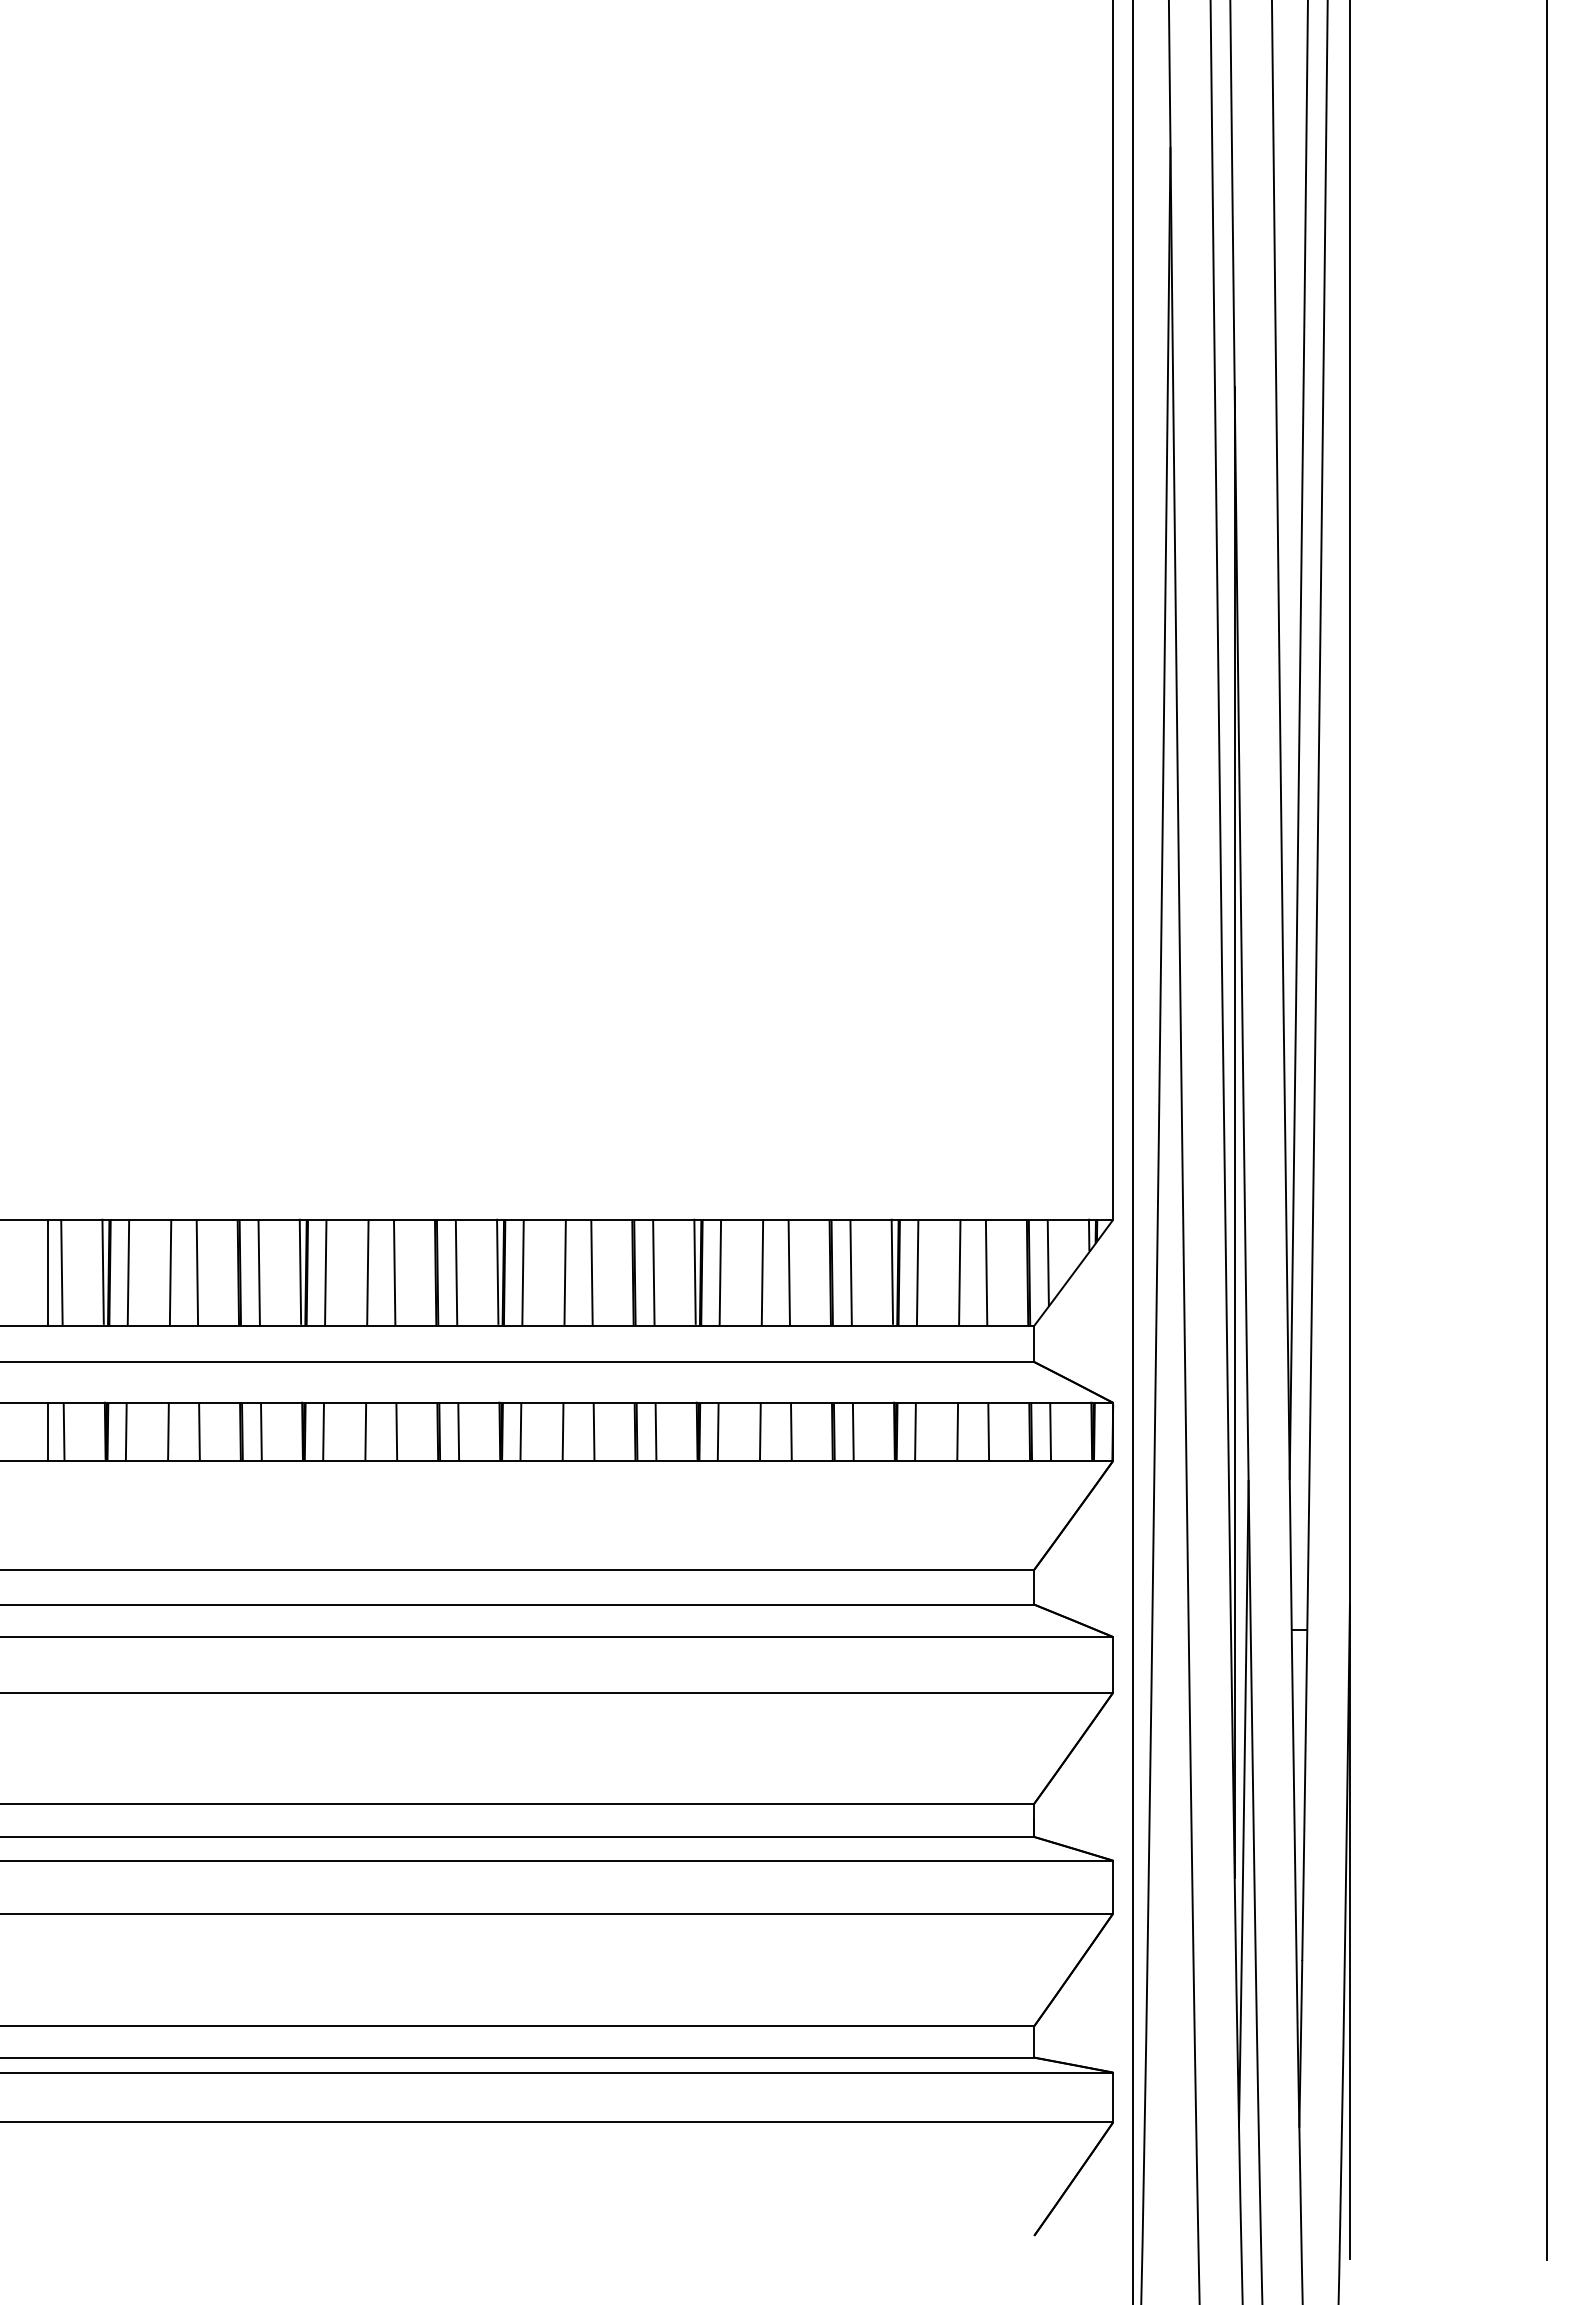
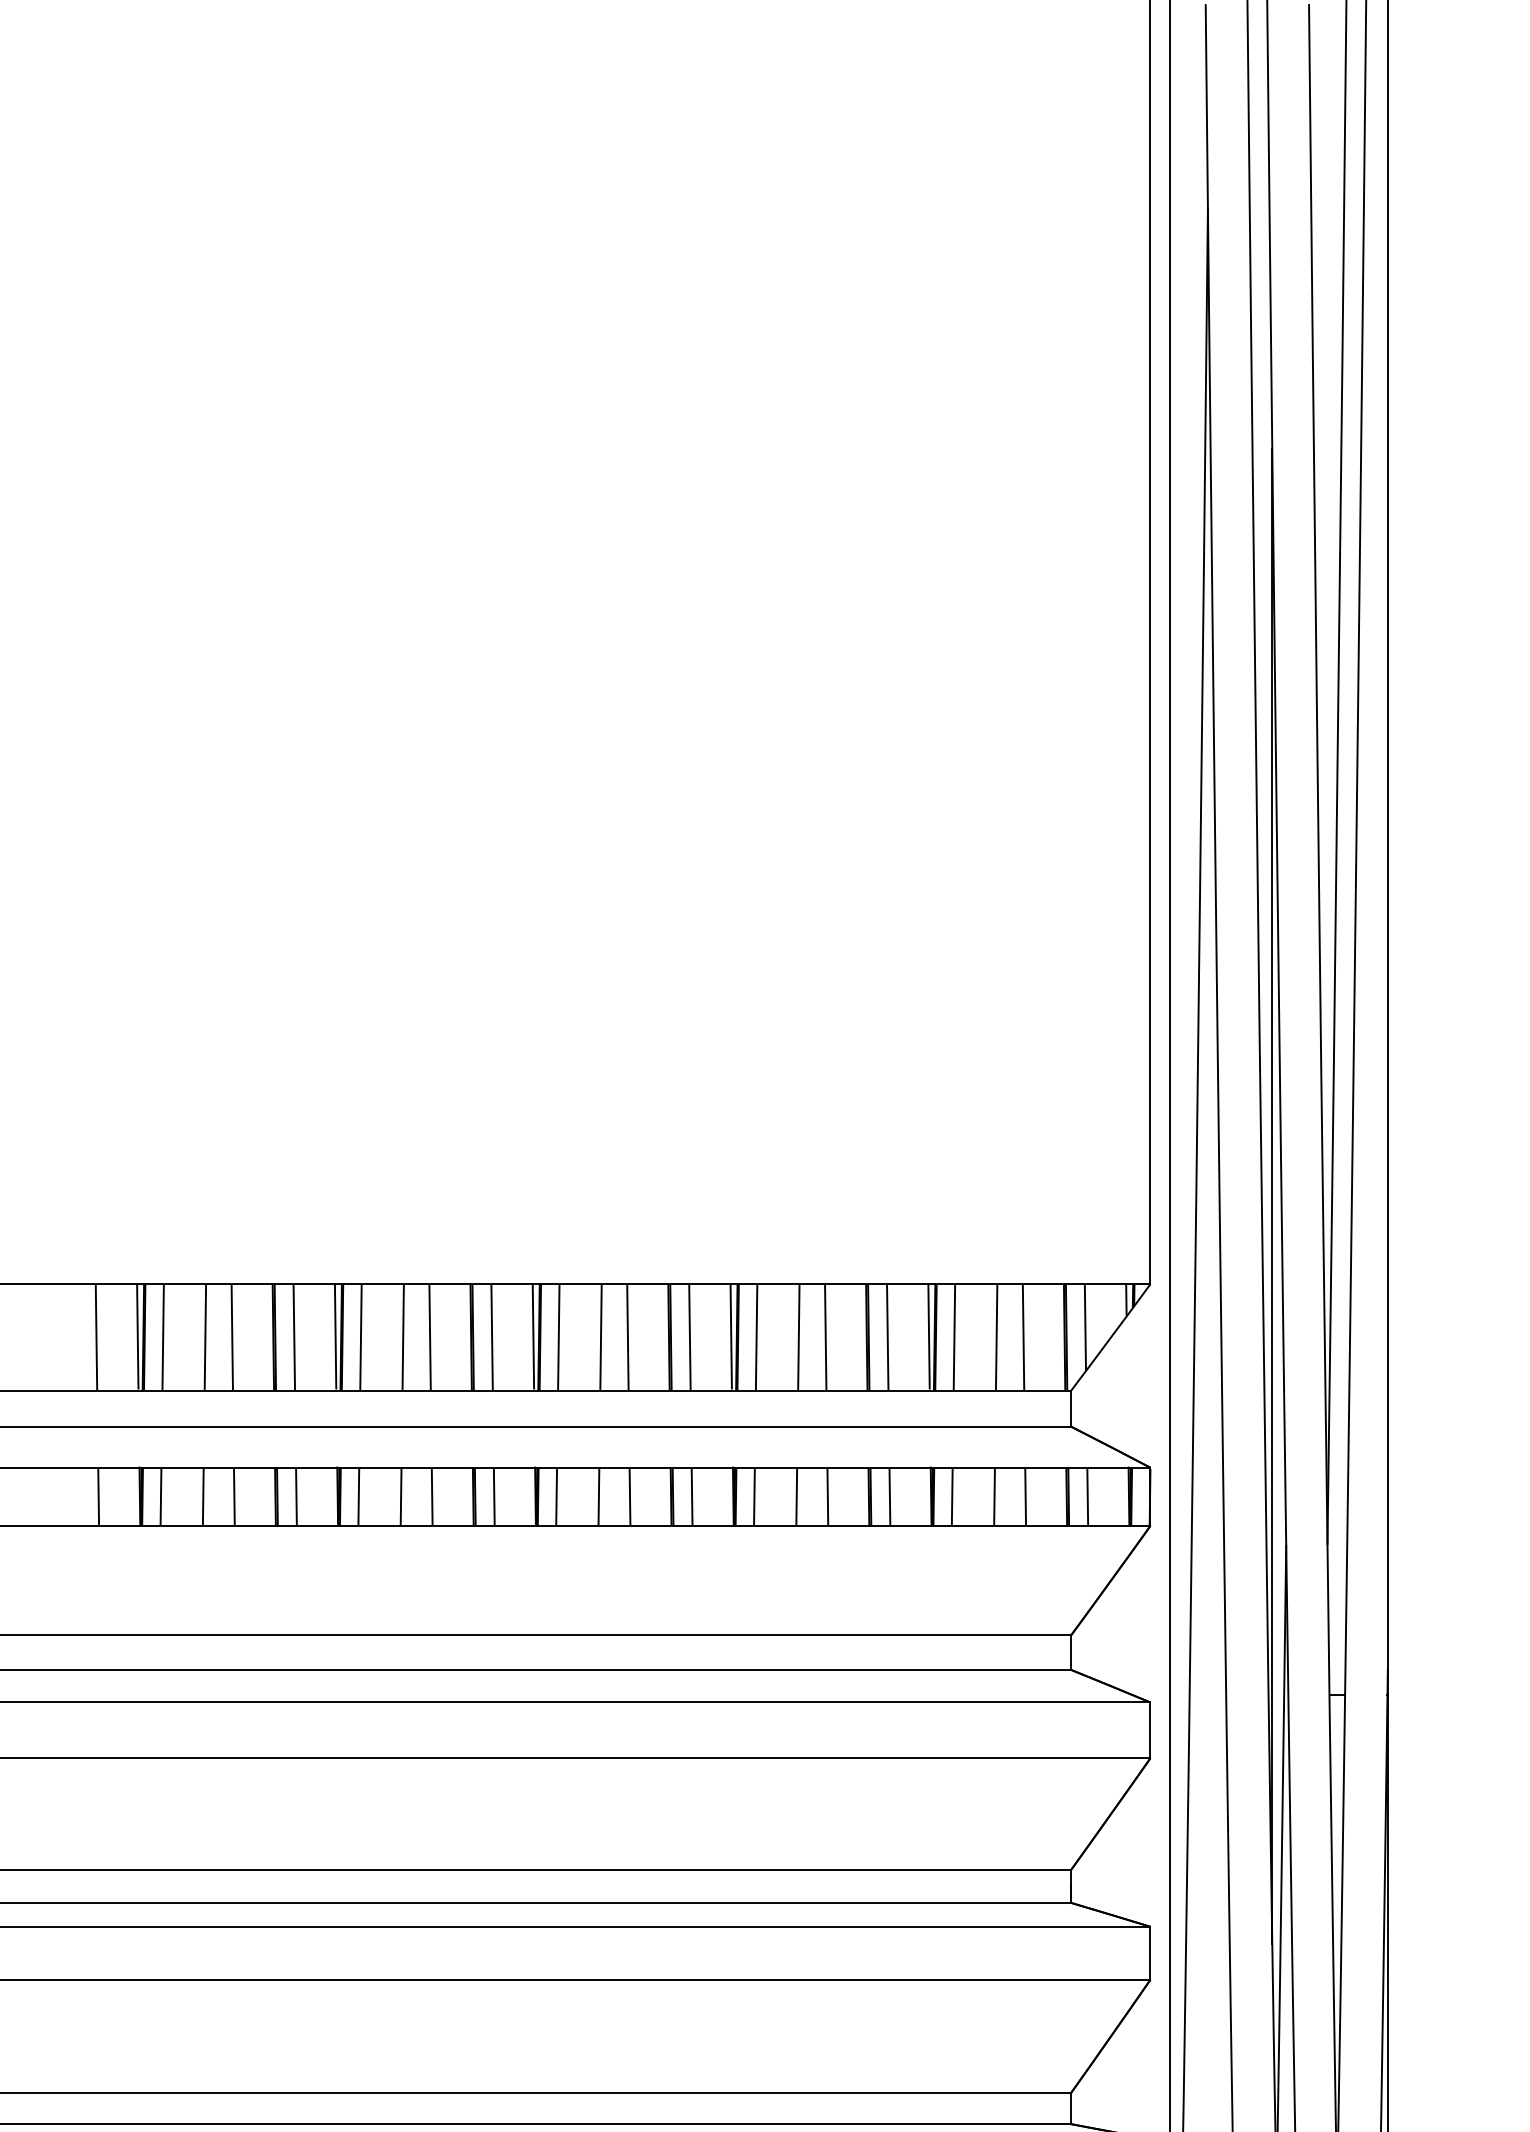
line: (47, 1272) -> (82, 1337), removed
line: (47, 1431) -> (82, 1496), removed

